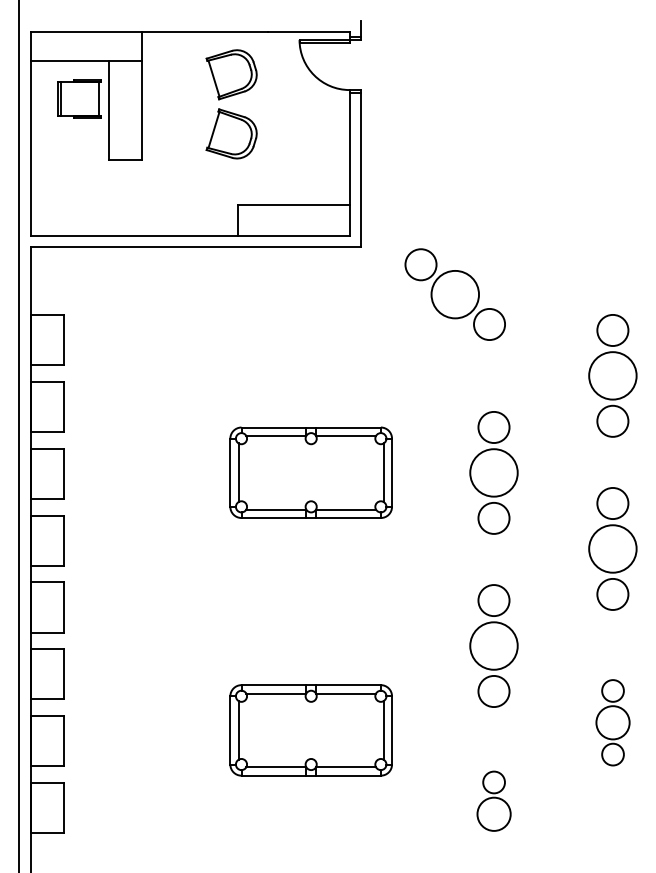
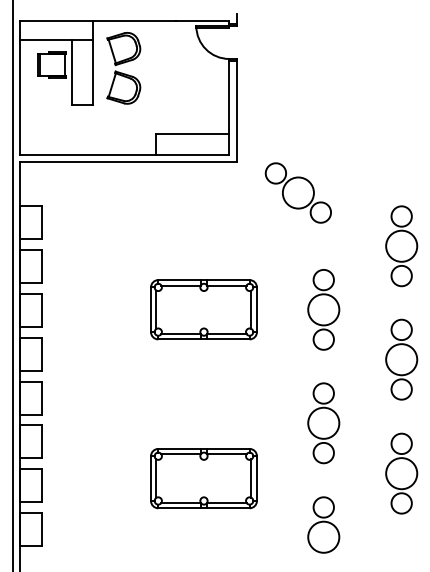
part: (231, 104) -> (123, 68), moved
part: (612, 722) -> (401, 473), size x1.43
part: (493, 800) -> (323, 524), size x1.43

